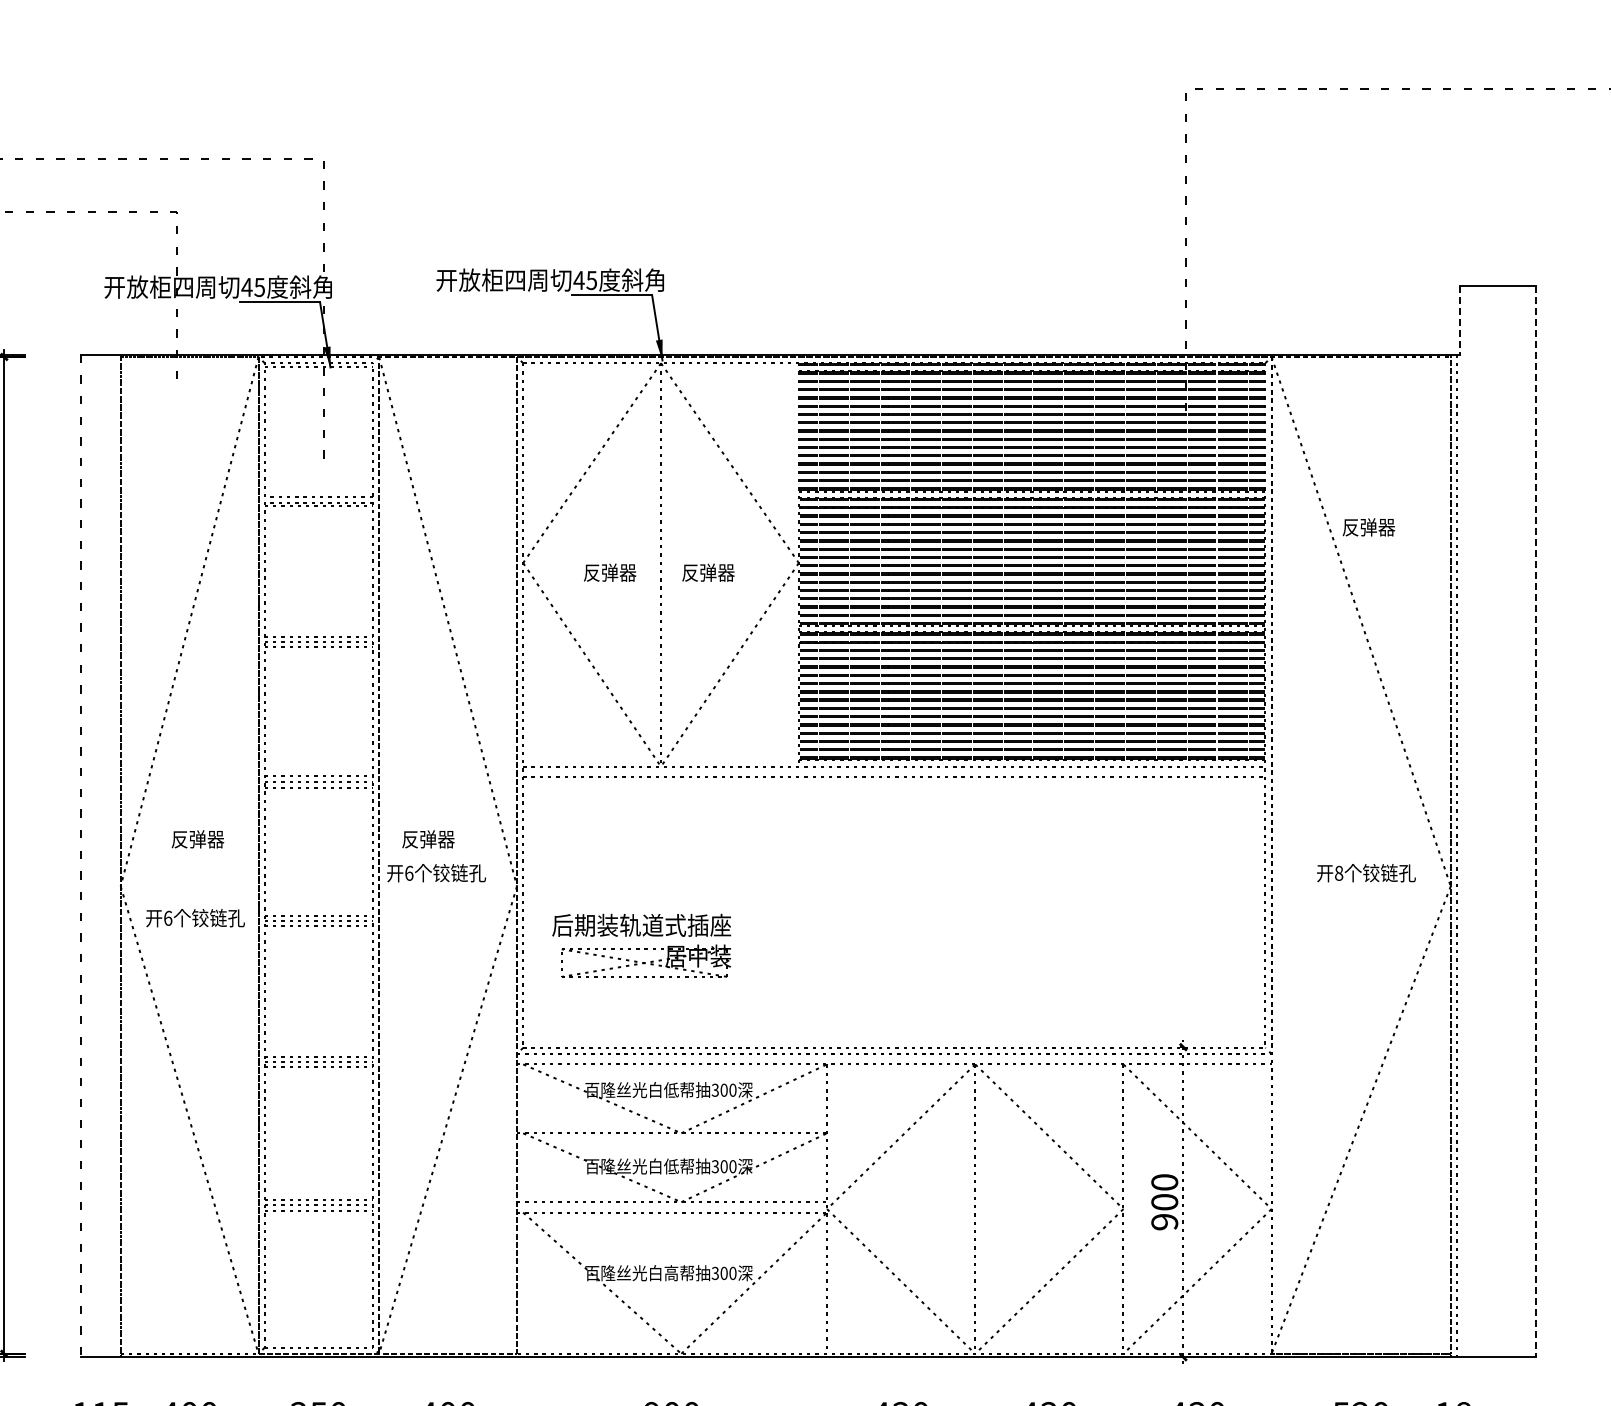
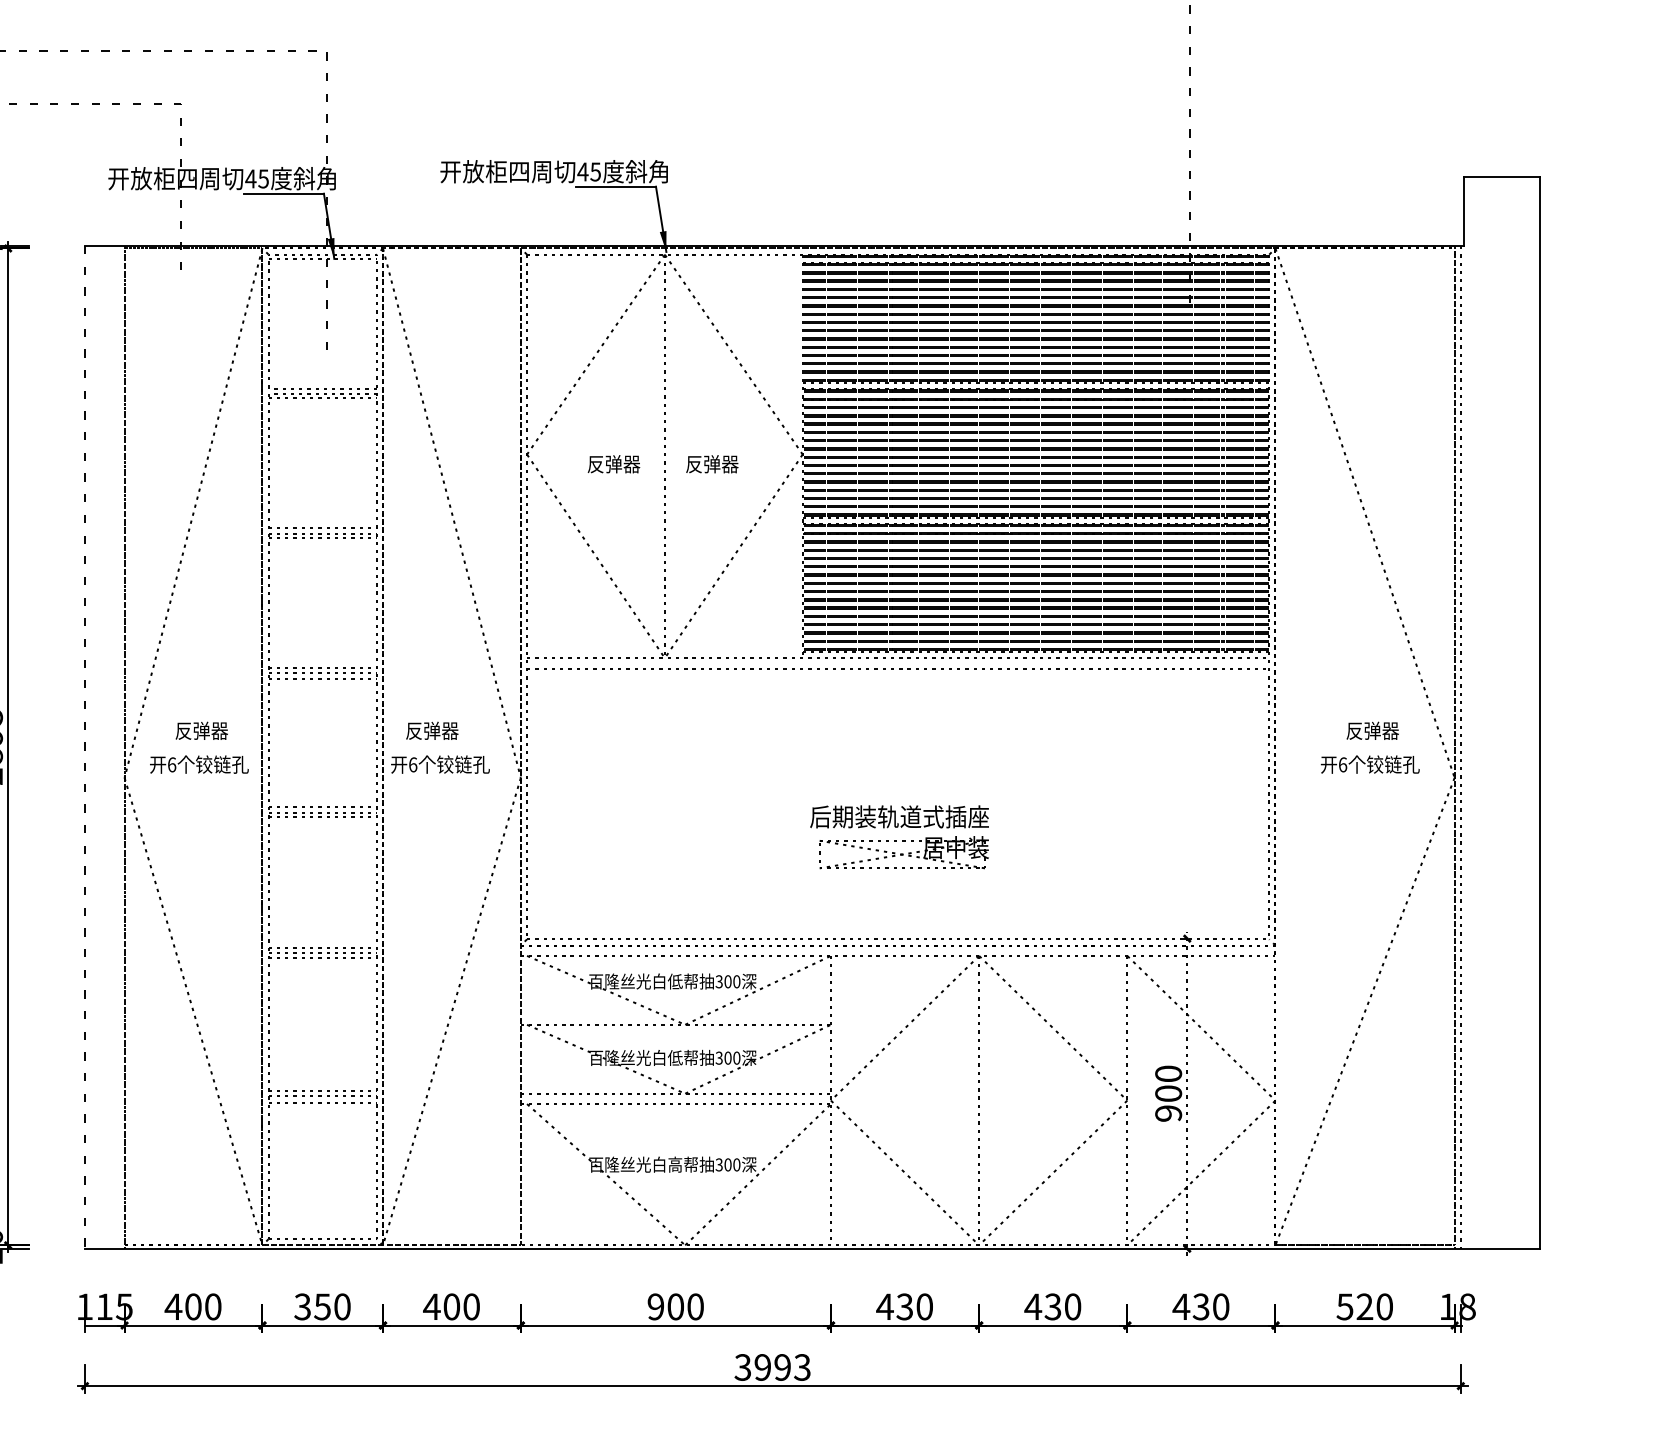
line: (1460, 321) -> (1464, 212), dashed -> solid
text: (1368, 527) -> (1372, 730), moved
line: (1536, 821) -> (1540, 712), dashed -> solid
text: (1338, 873) -> (1342, 764), 8 -> 6
text: (195, 918) -> (199, 764), moved
part: (641, 946) -> (899, 837), moved

